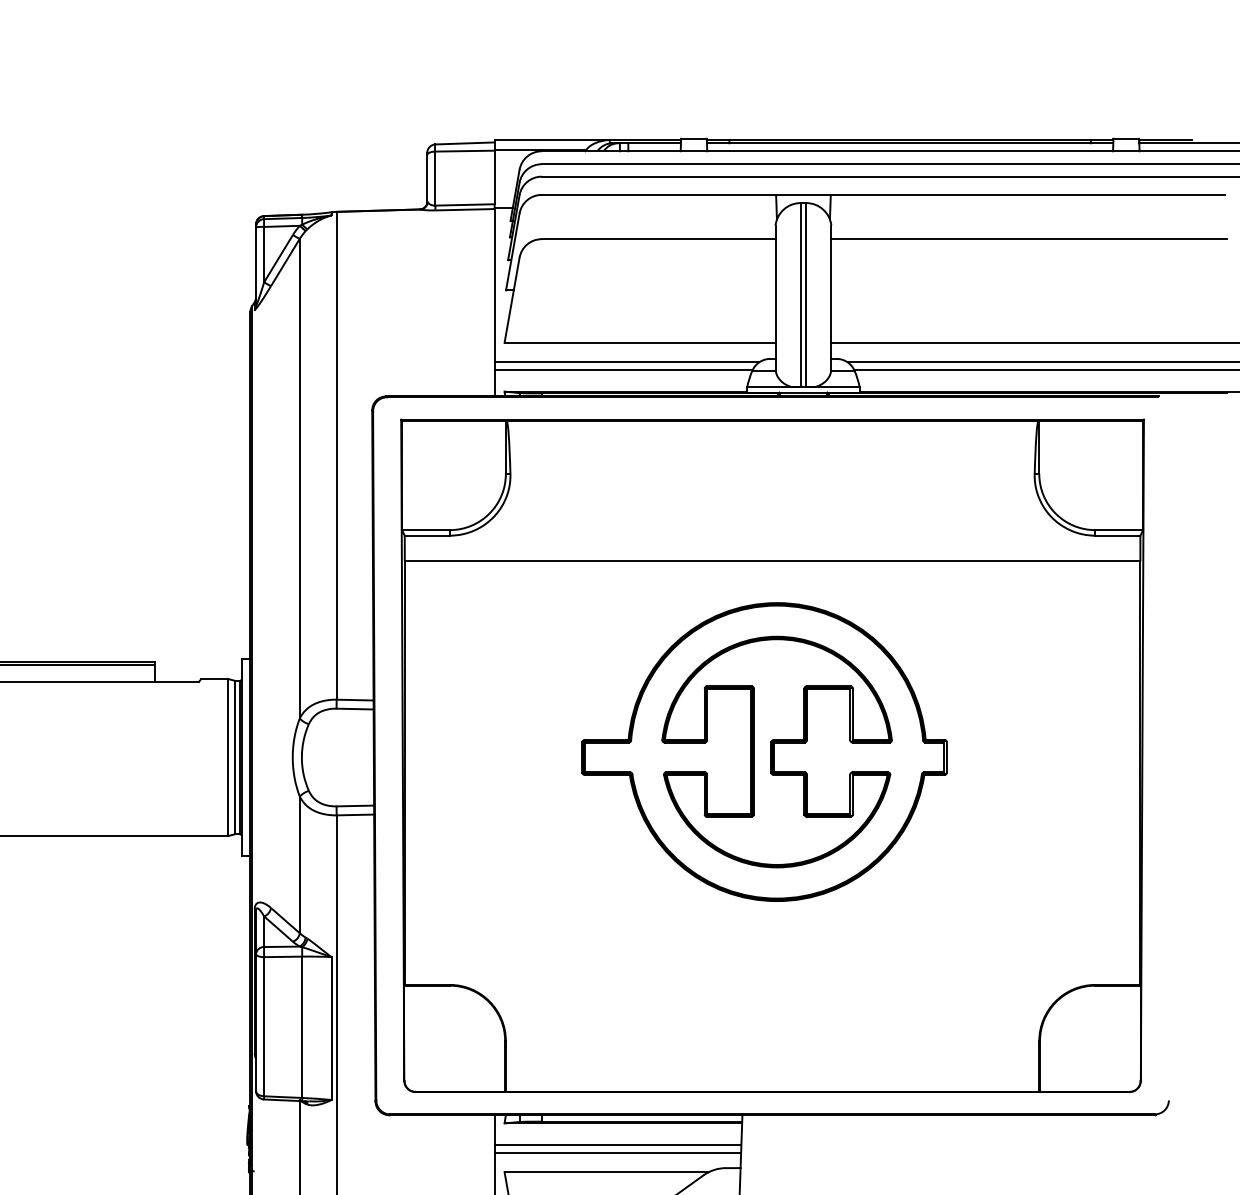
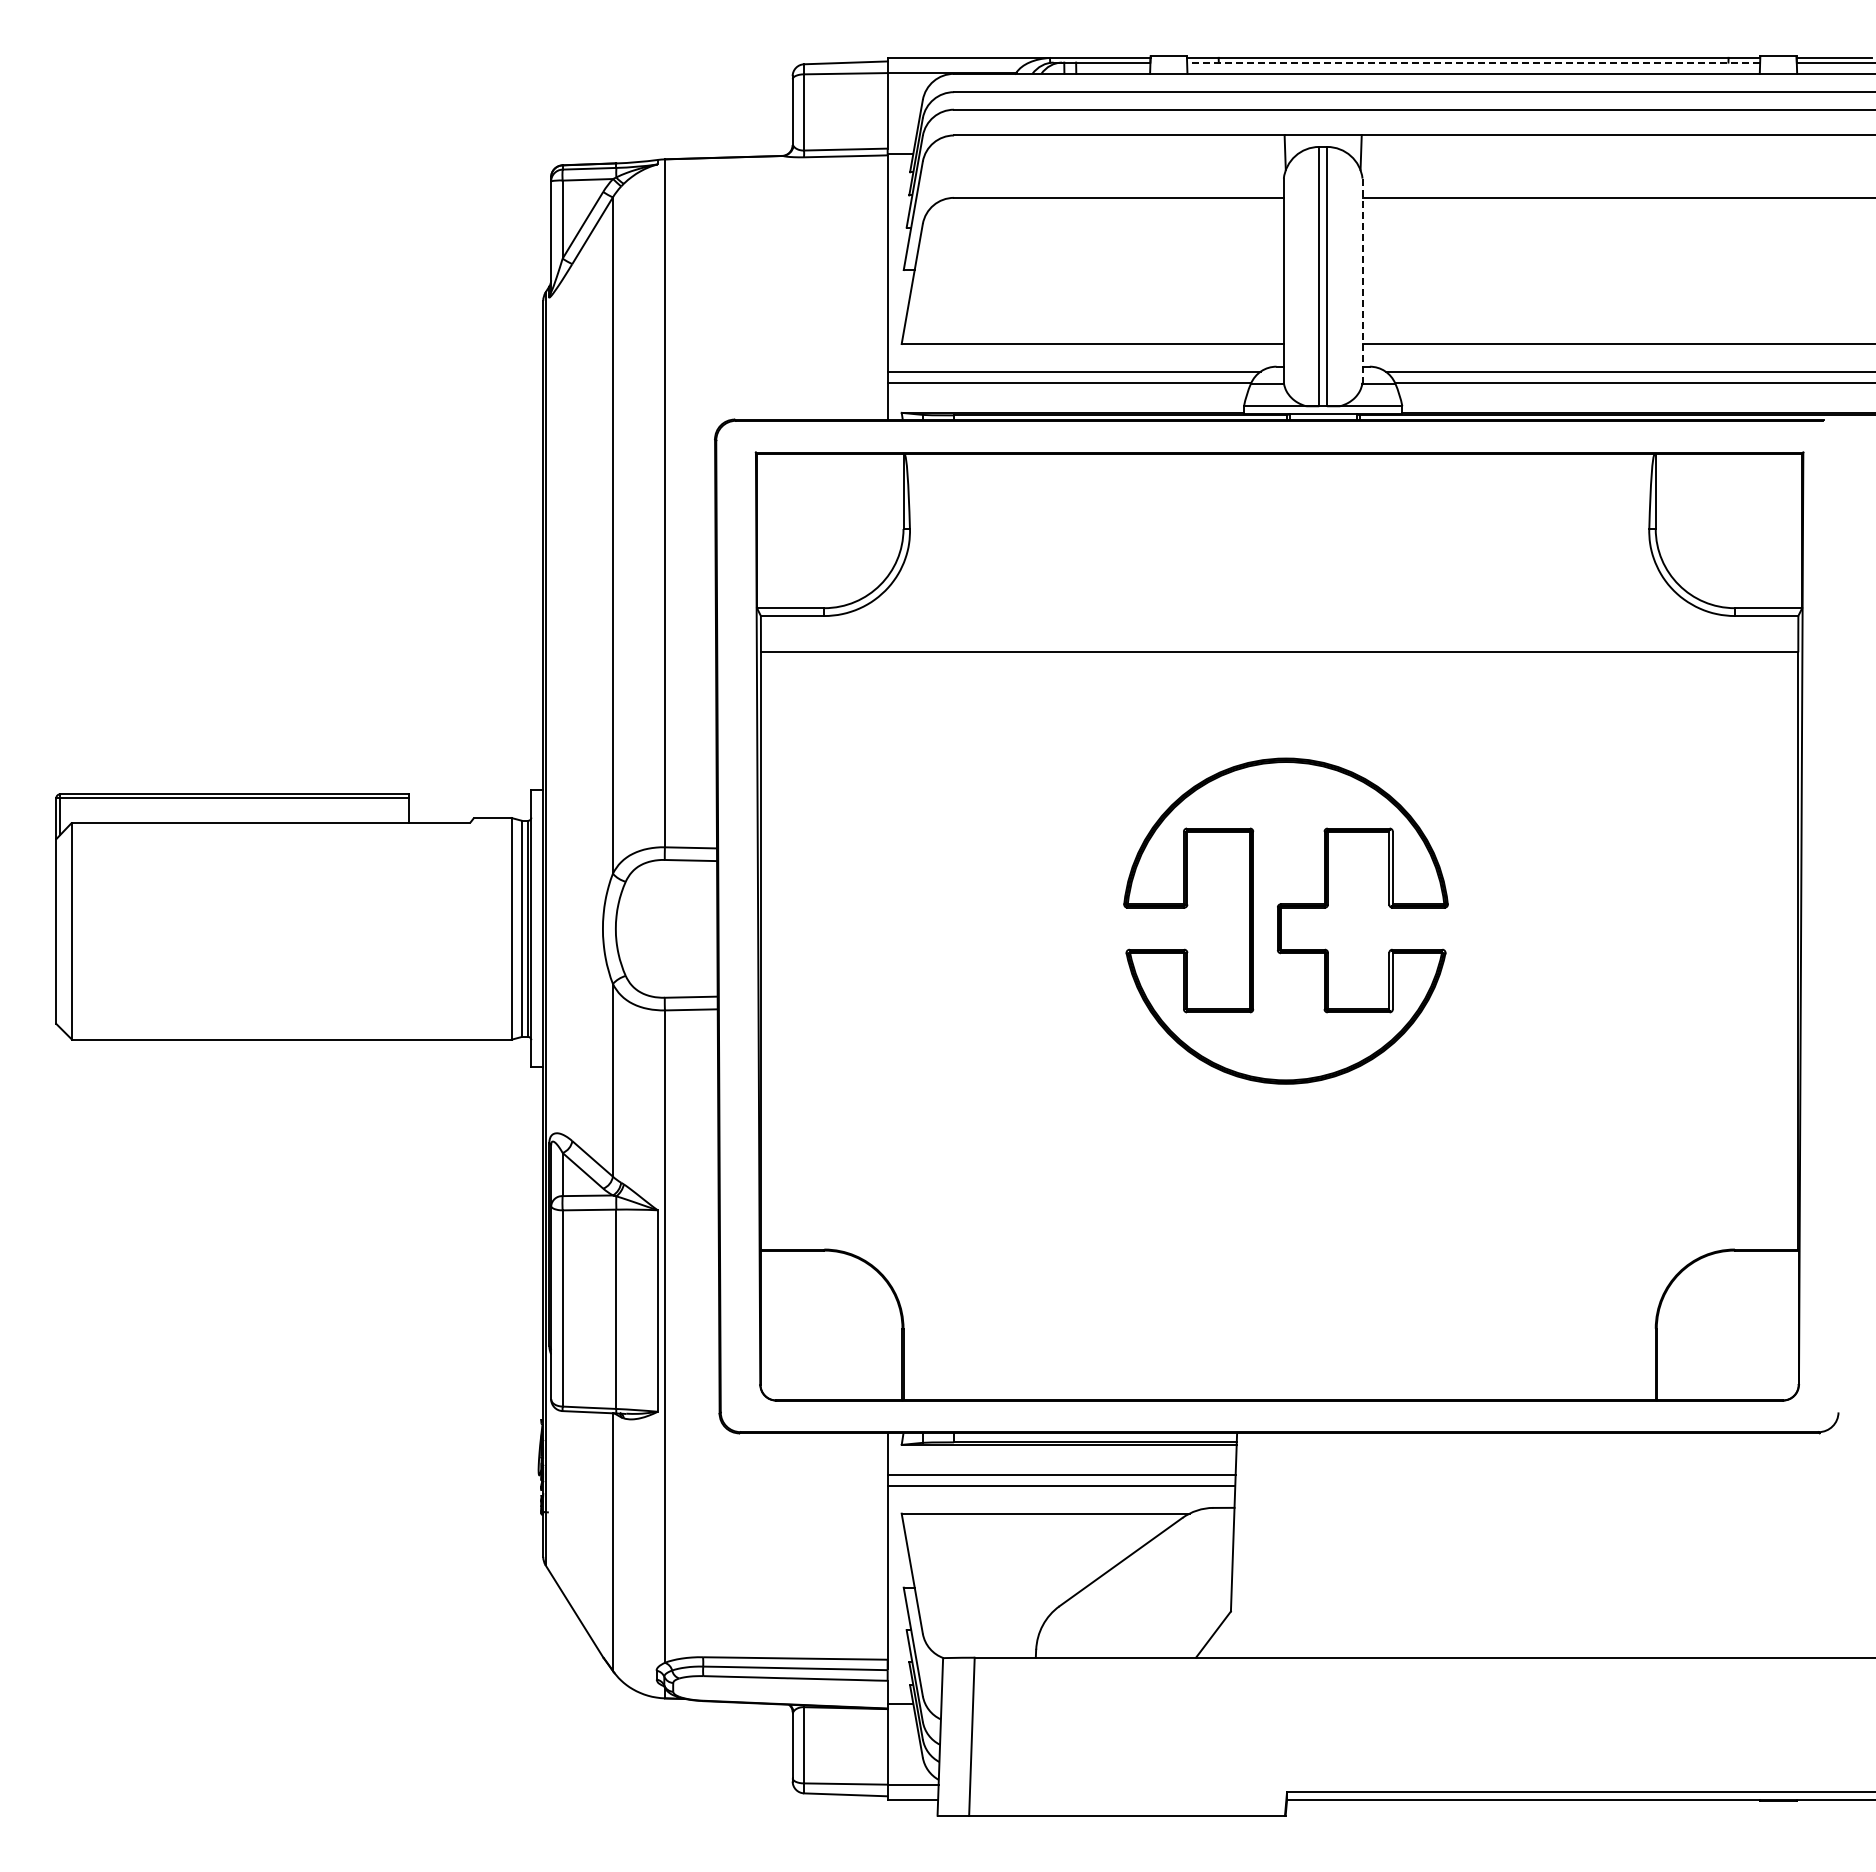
line: (910, 143) -> (1473, 62), solid -> dashed
line: (831, 298) -> (1362, 281), solid -> dashed
part: (764, 752) -> (1268, 921), removed

